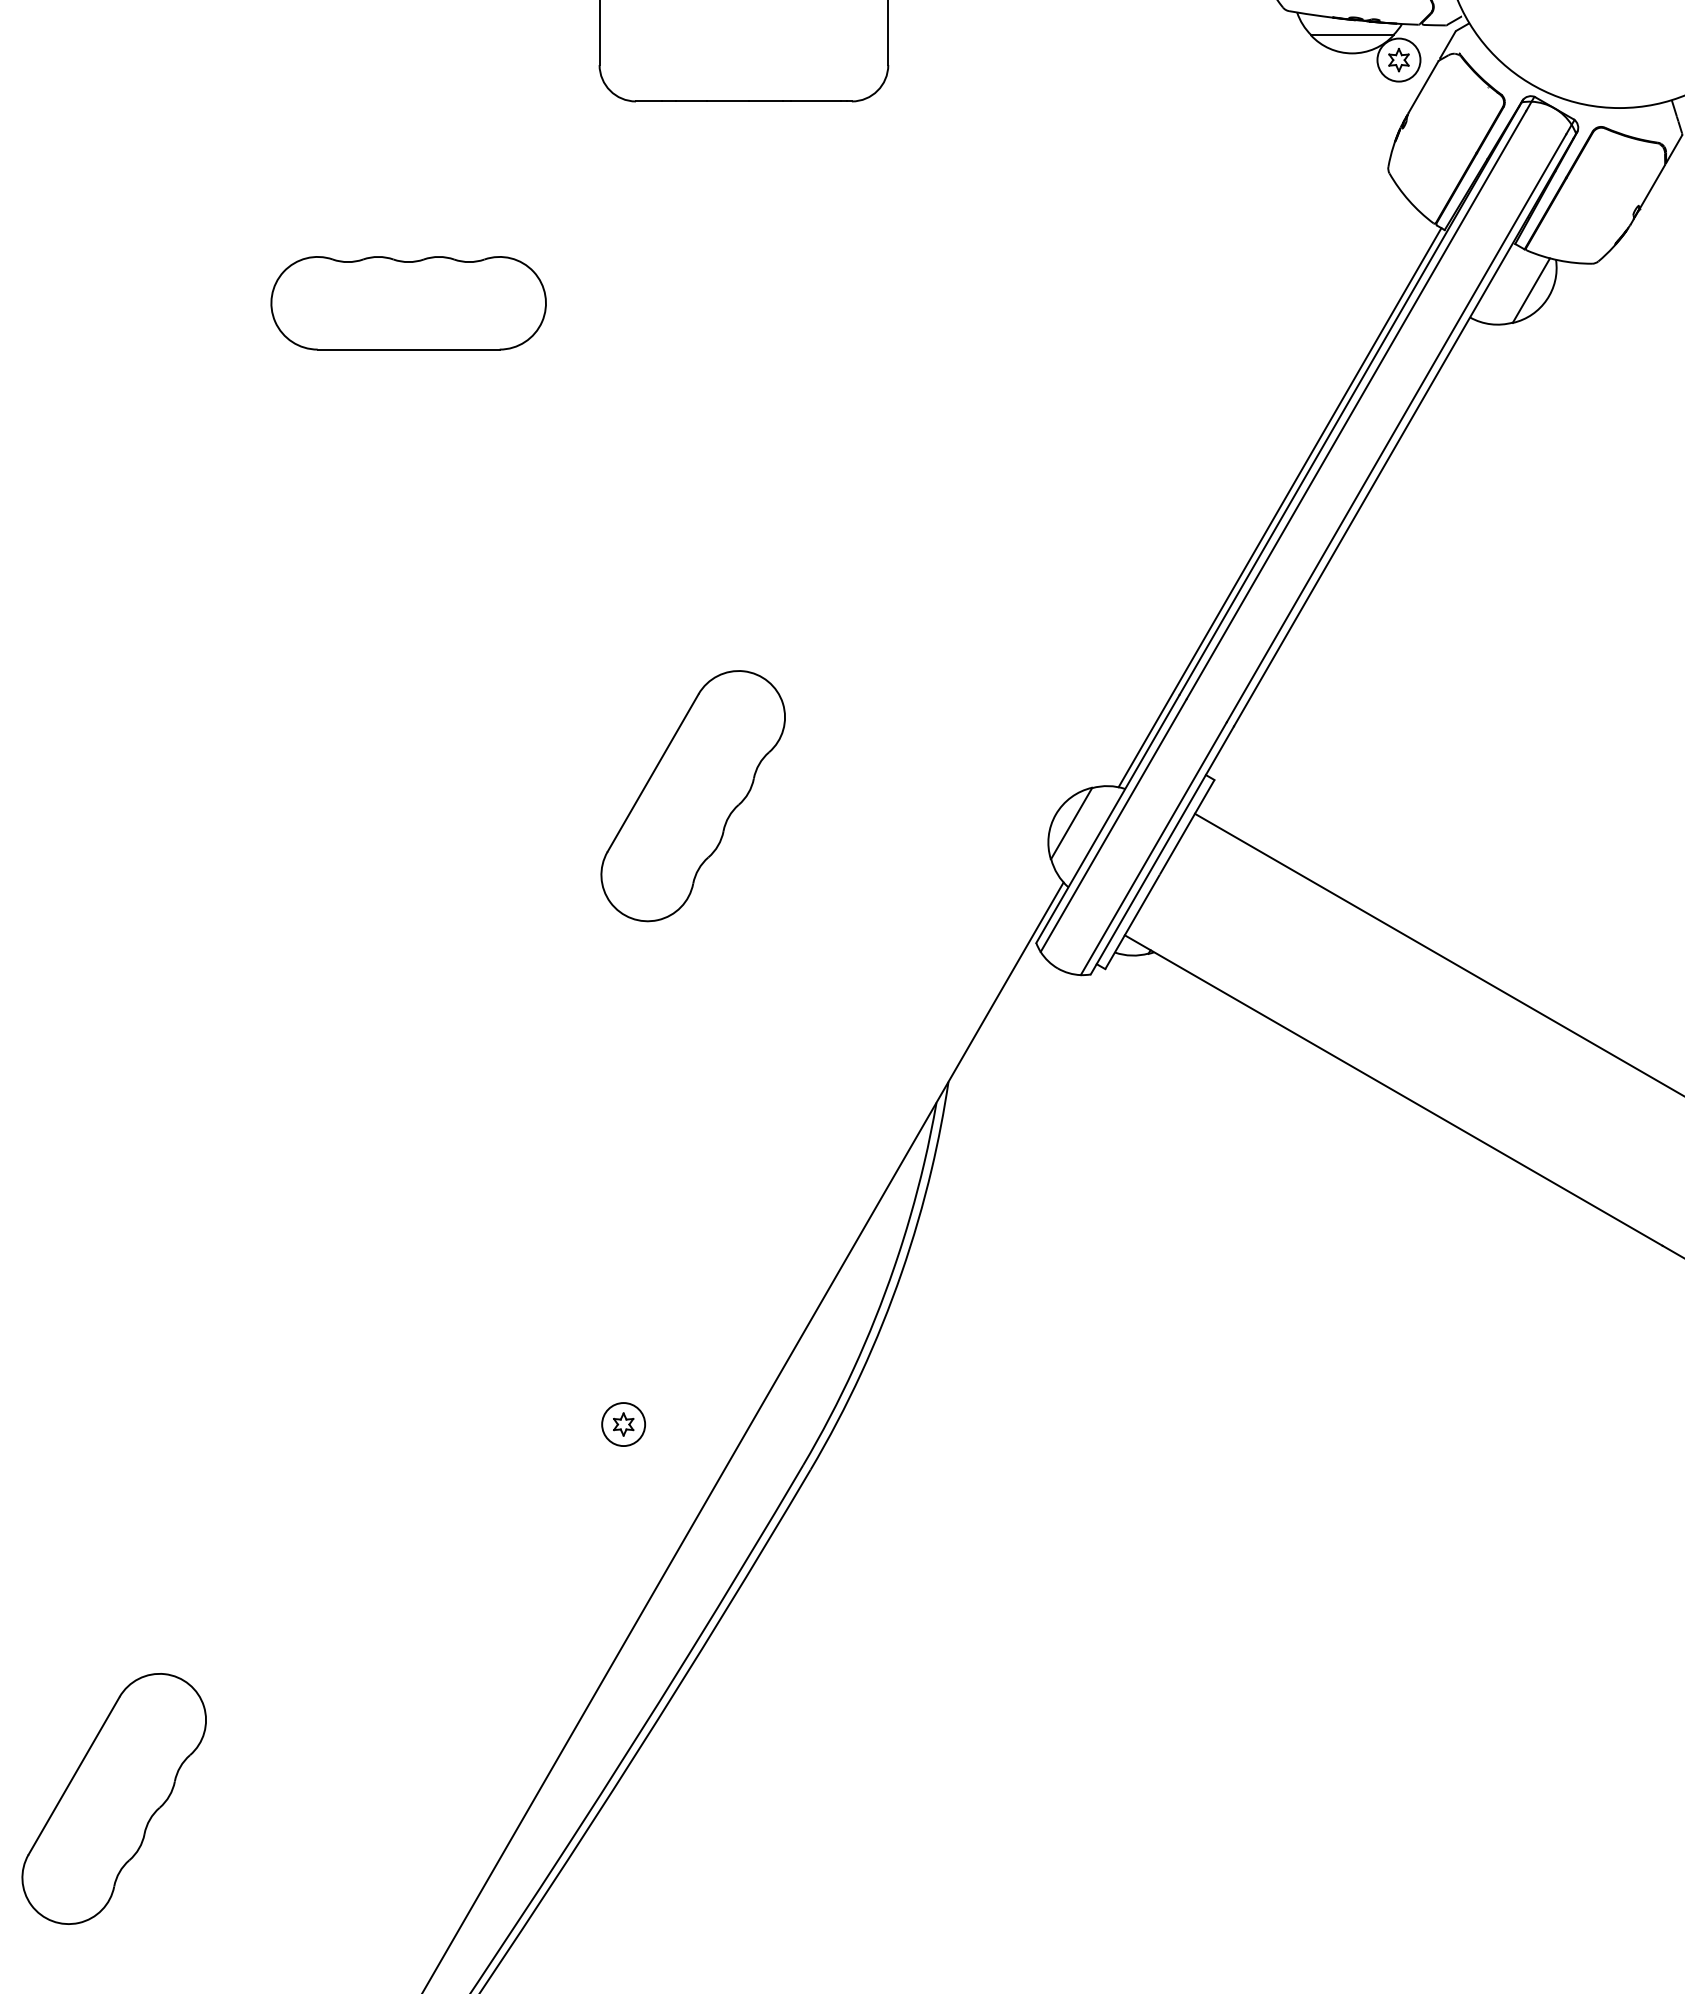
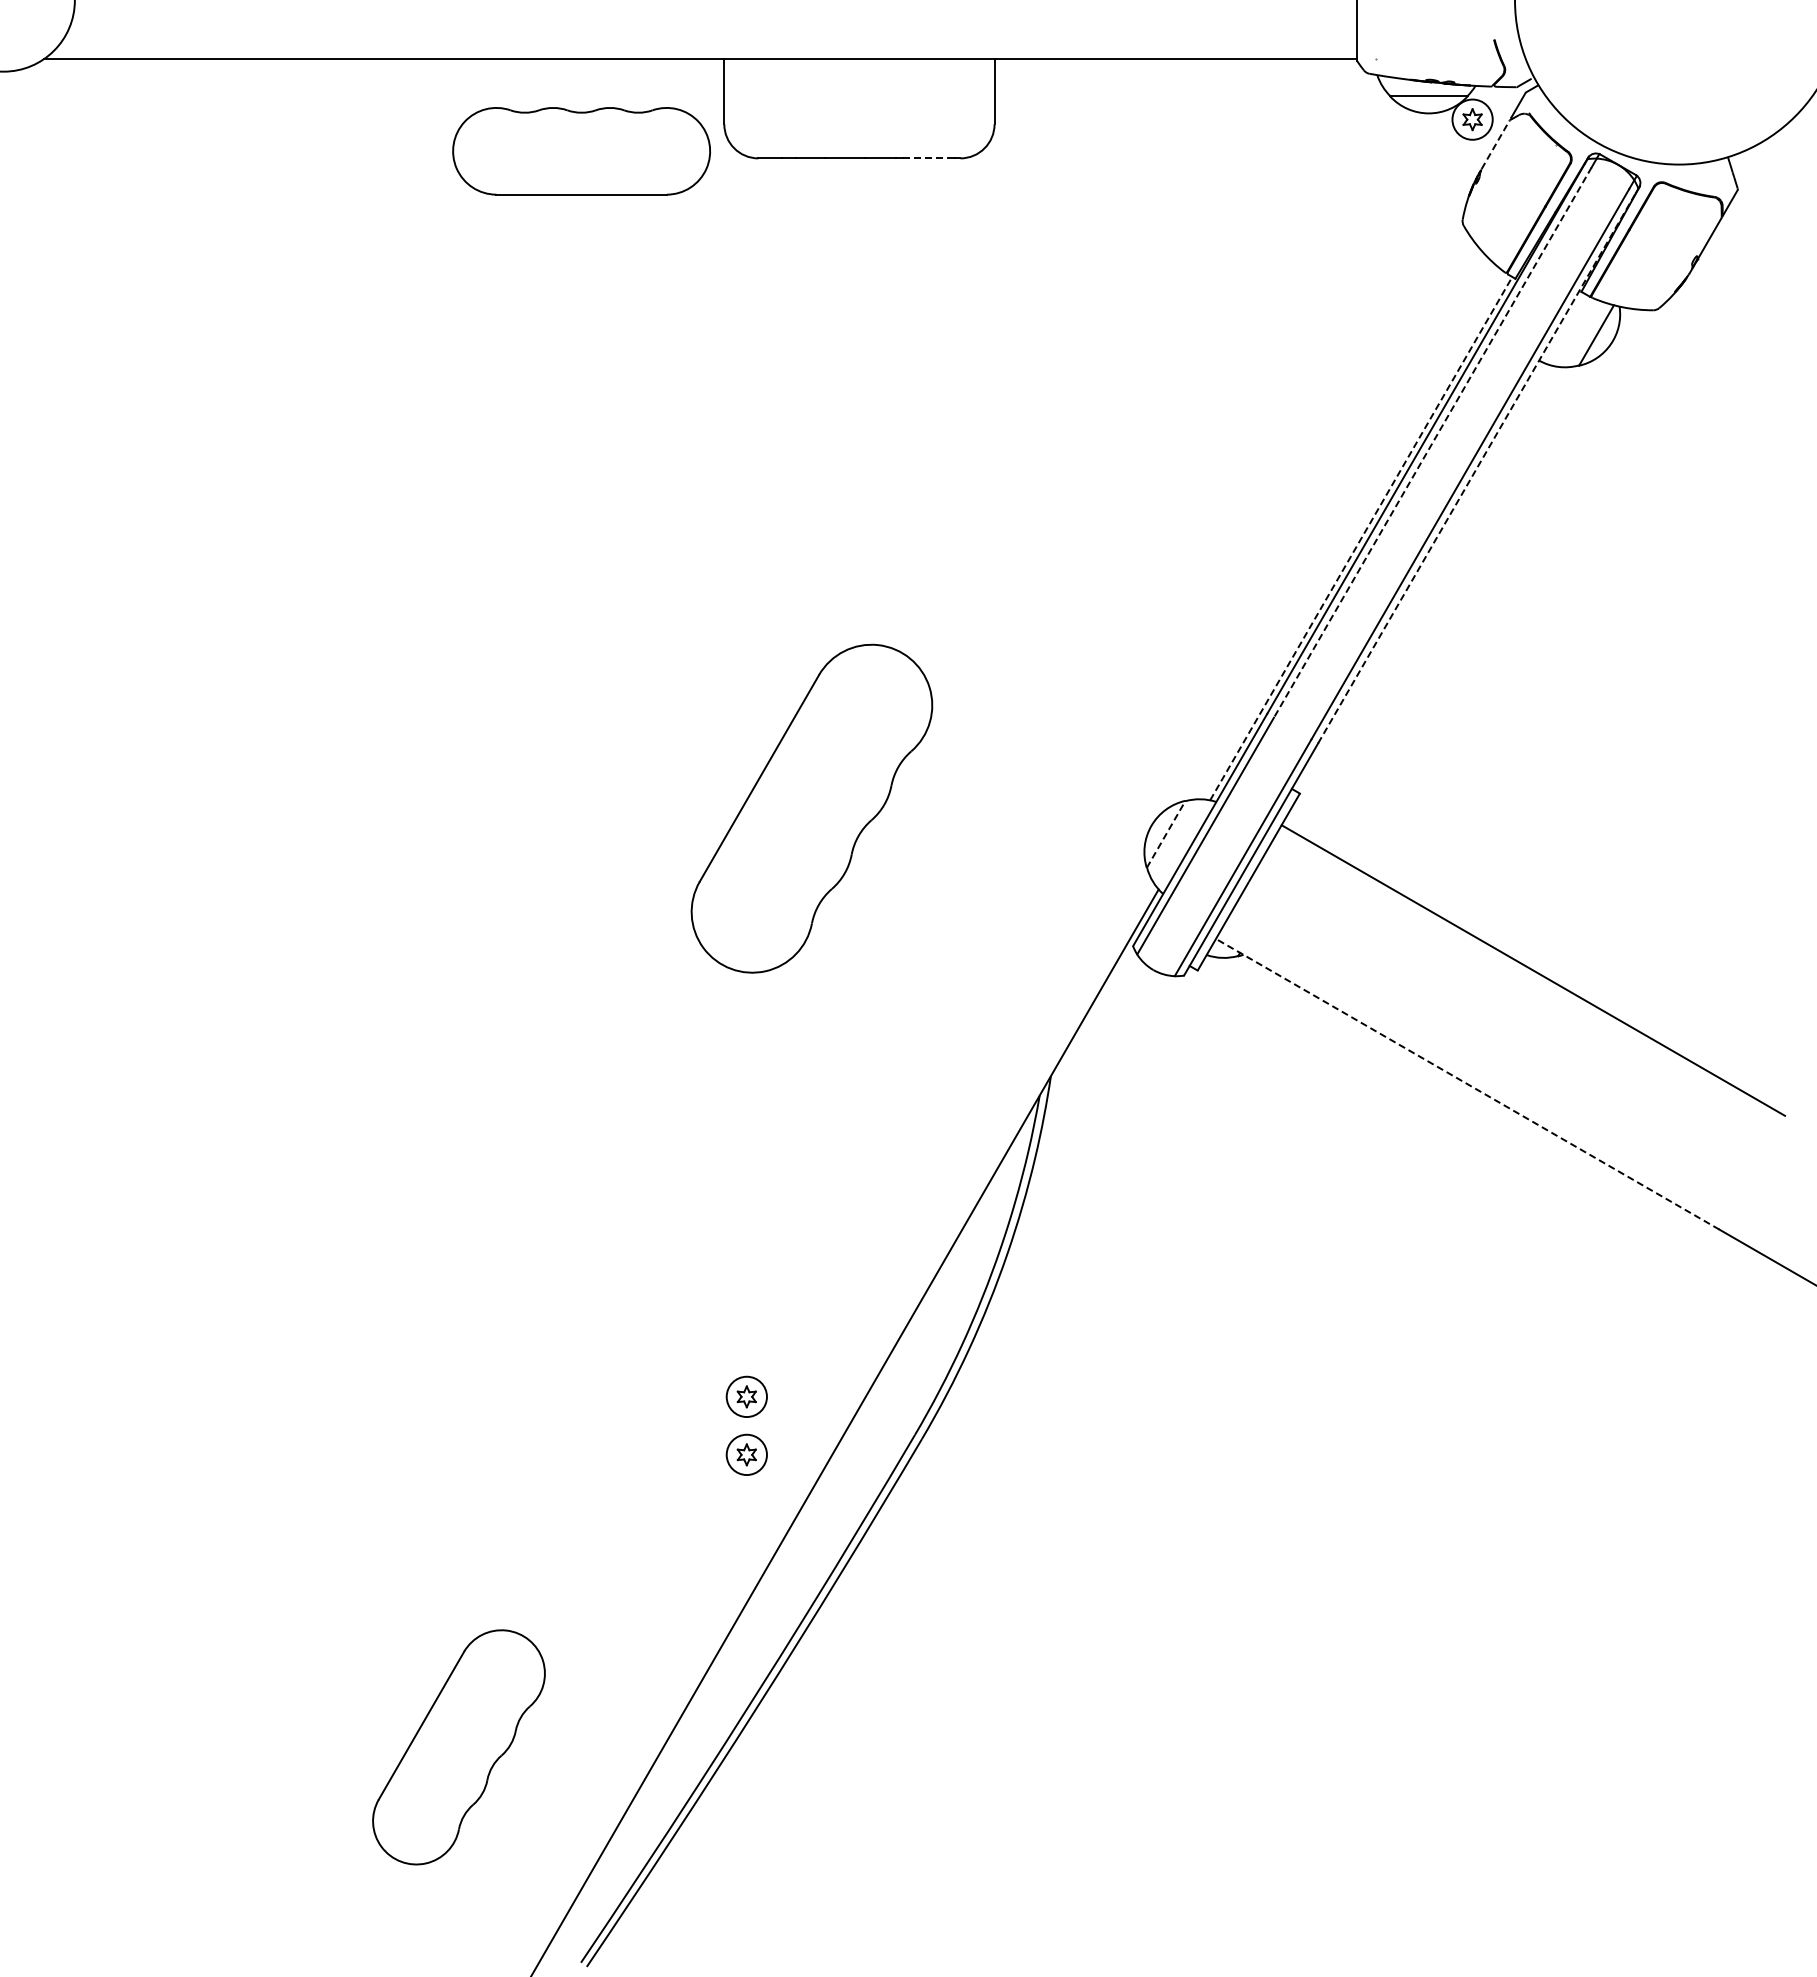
line: (1423, 86) -> (1495, 144), solid -> dashed
line: (816, 101) -> (927, 158), solid -> dashed
part: (408, 303) -> (581, 151), moved
line: (1356, 404) -> (1432, 442), solid -> dashed
line: (1404, 432) -> (1477, 468), solid -> dashed
line: (1280, 507) -> (1361, 538), solid -> dashed
part: (692, 795) -> (811, 808), size x1.4
line: (1071, 823) -> (1166, 834), solid -> dashed
line: (1393, 1090) -> (1467, 1084), solid -> dashed
part: (623, 1486) -> (746, 1454), added
part: (113, 1799) -> (458, 1747), moved

